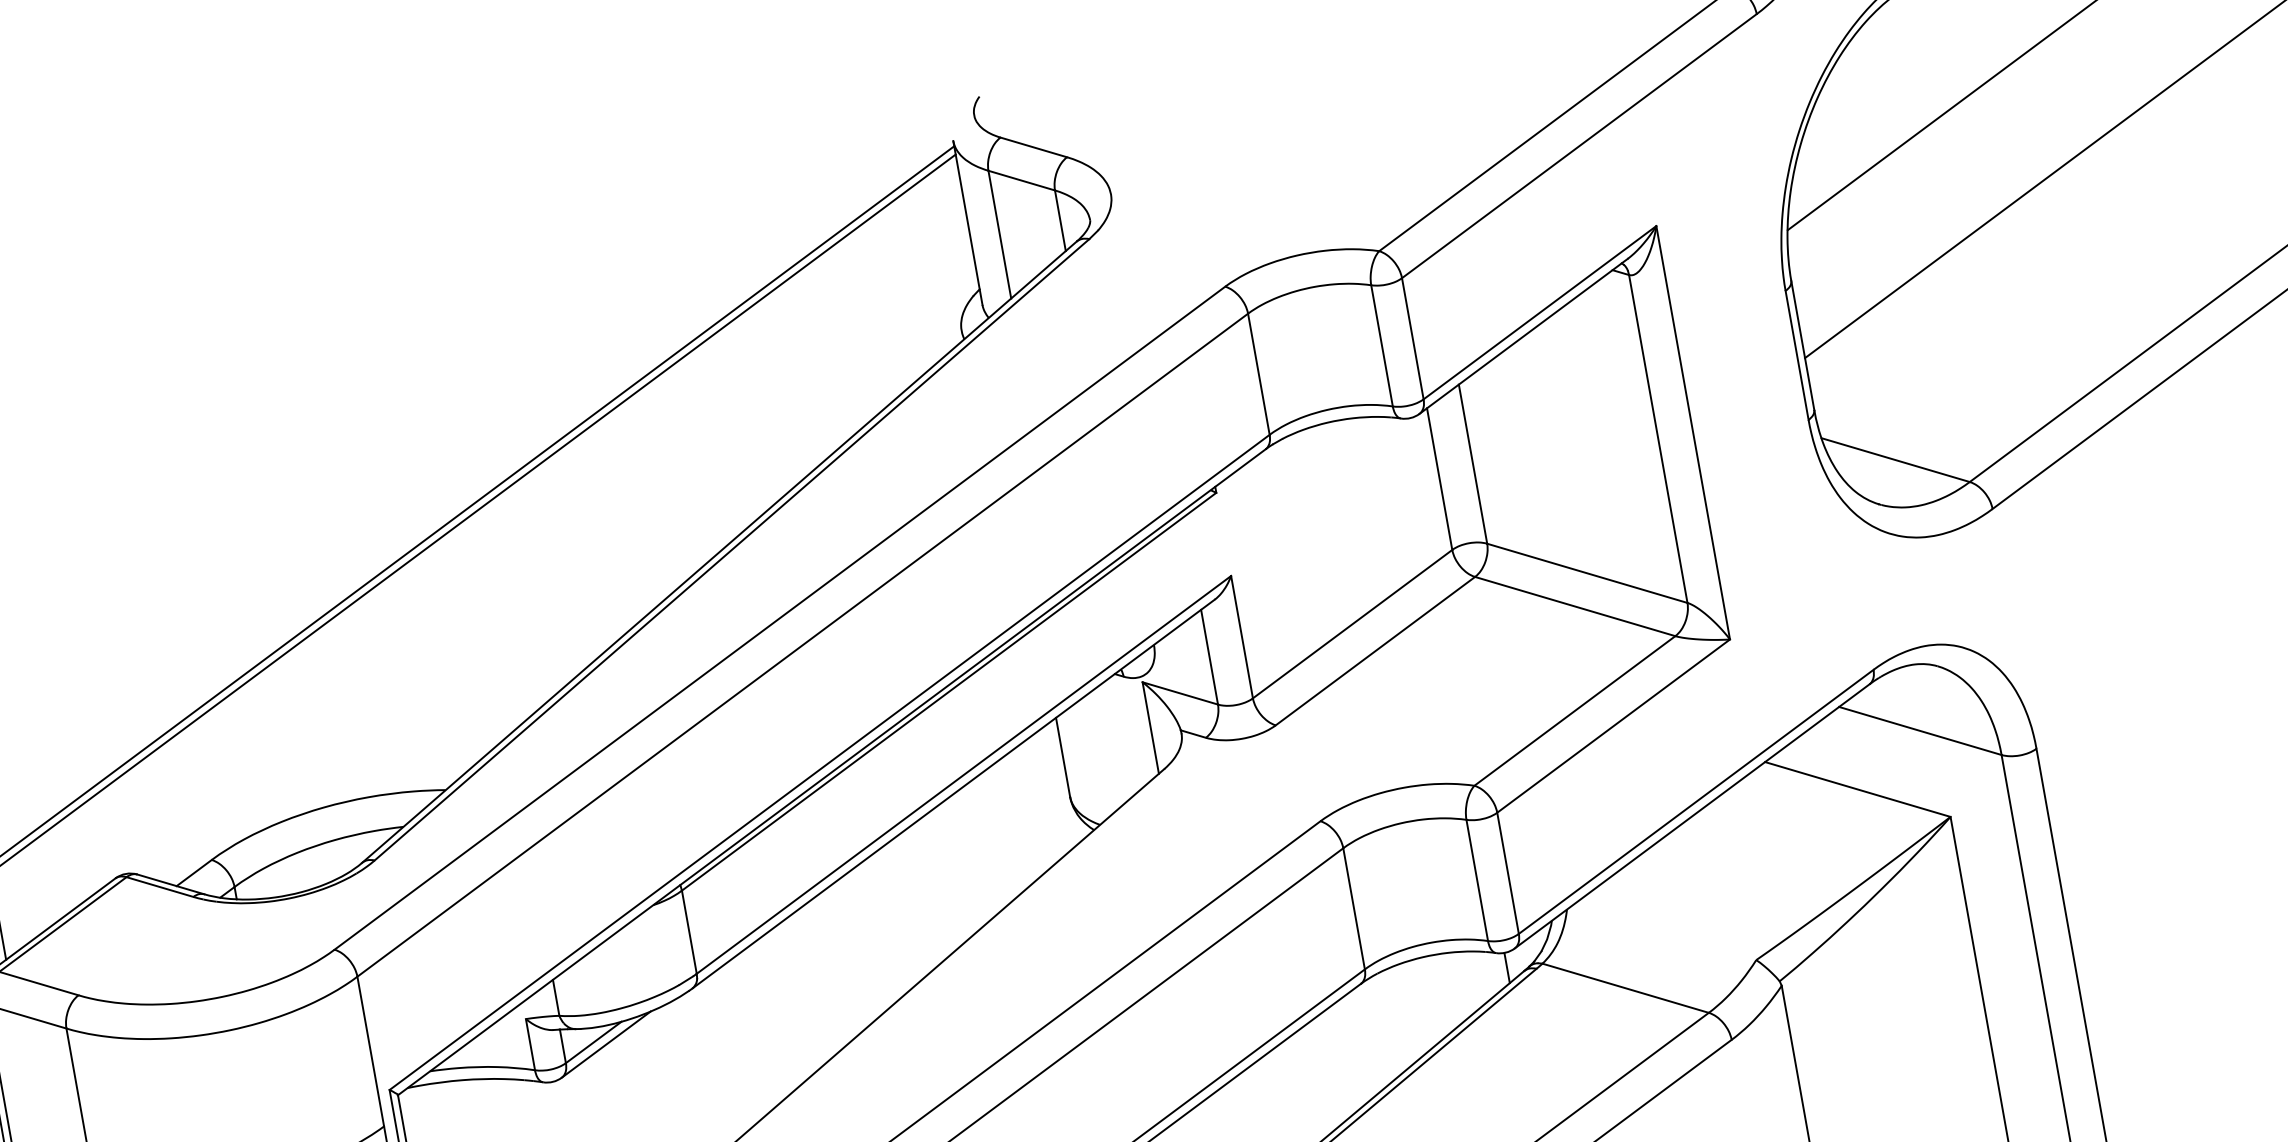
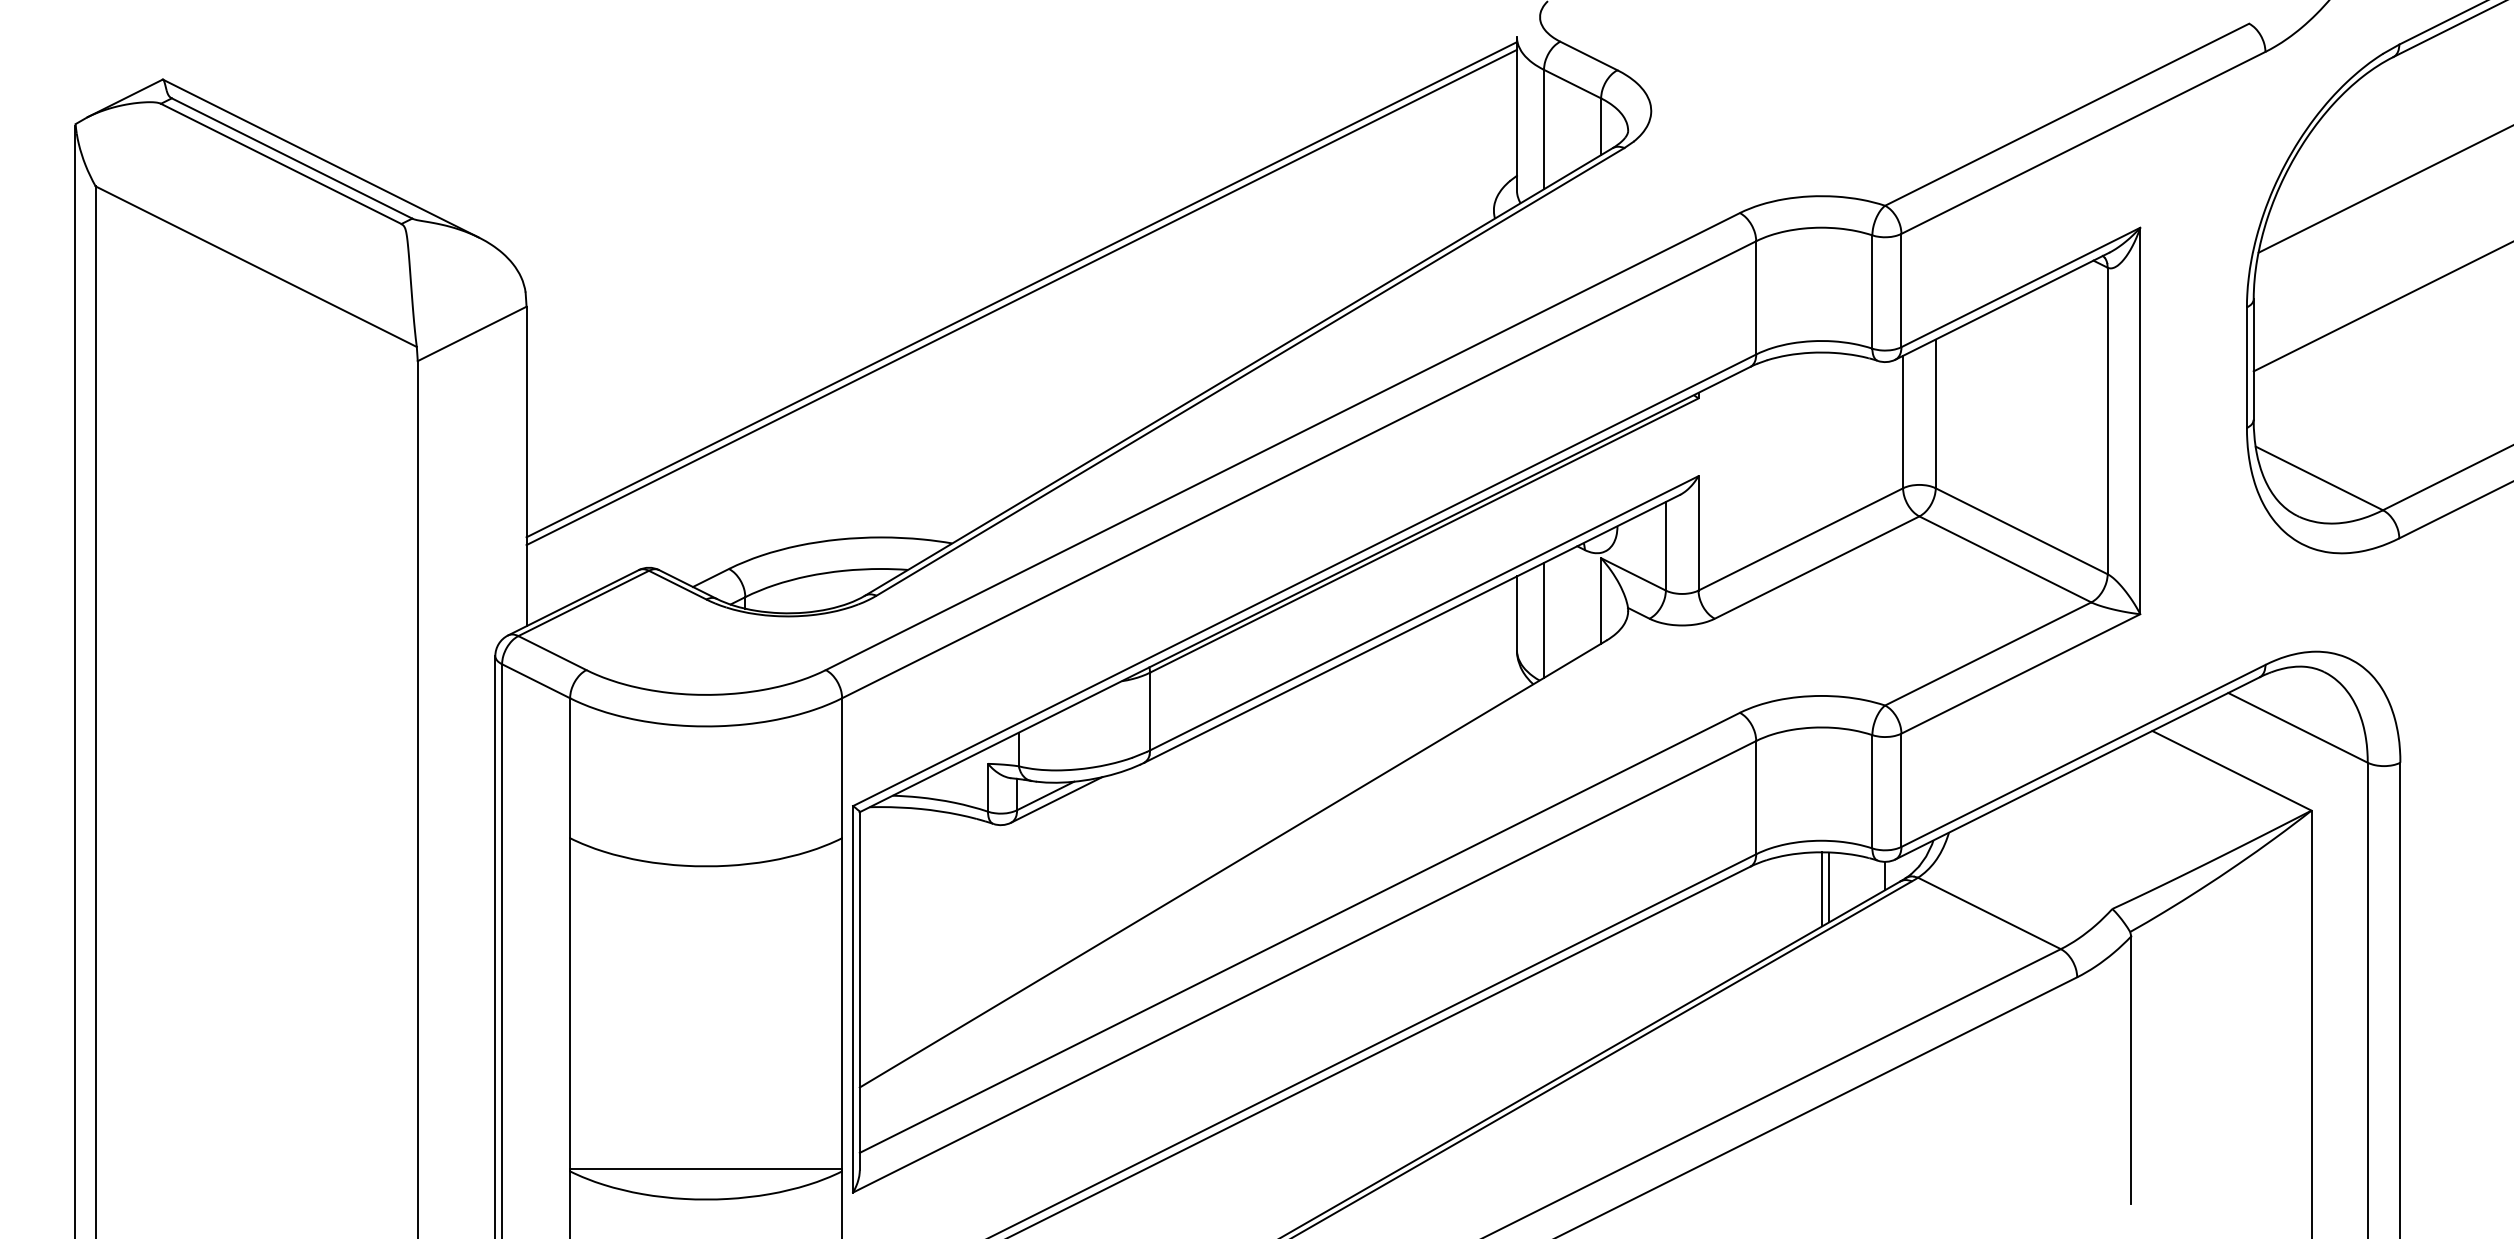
line: (1093, 758) -> (1544, 619), added
line: (1449, 991) -> (1829, 887), added
line: (1442, 994) -> (1822, 889), added

